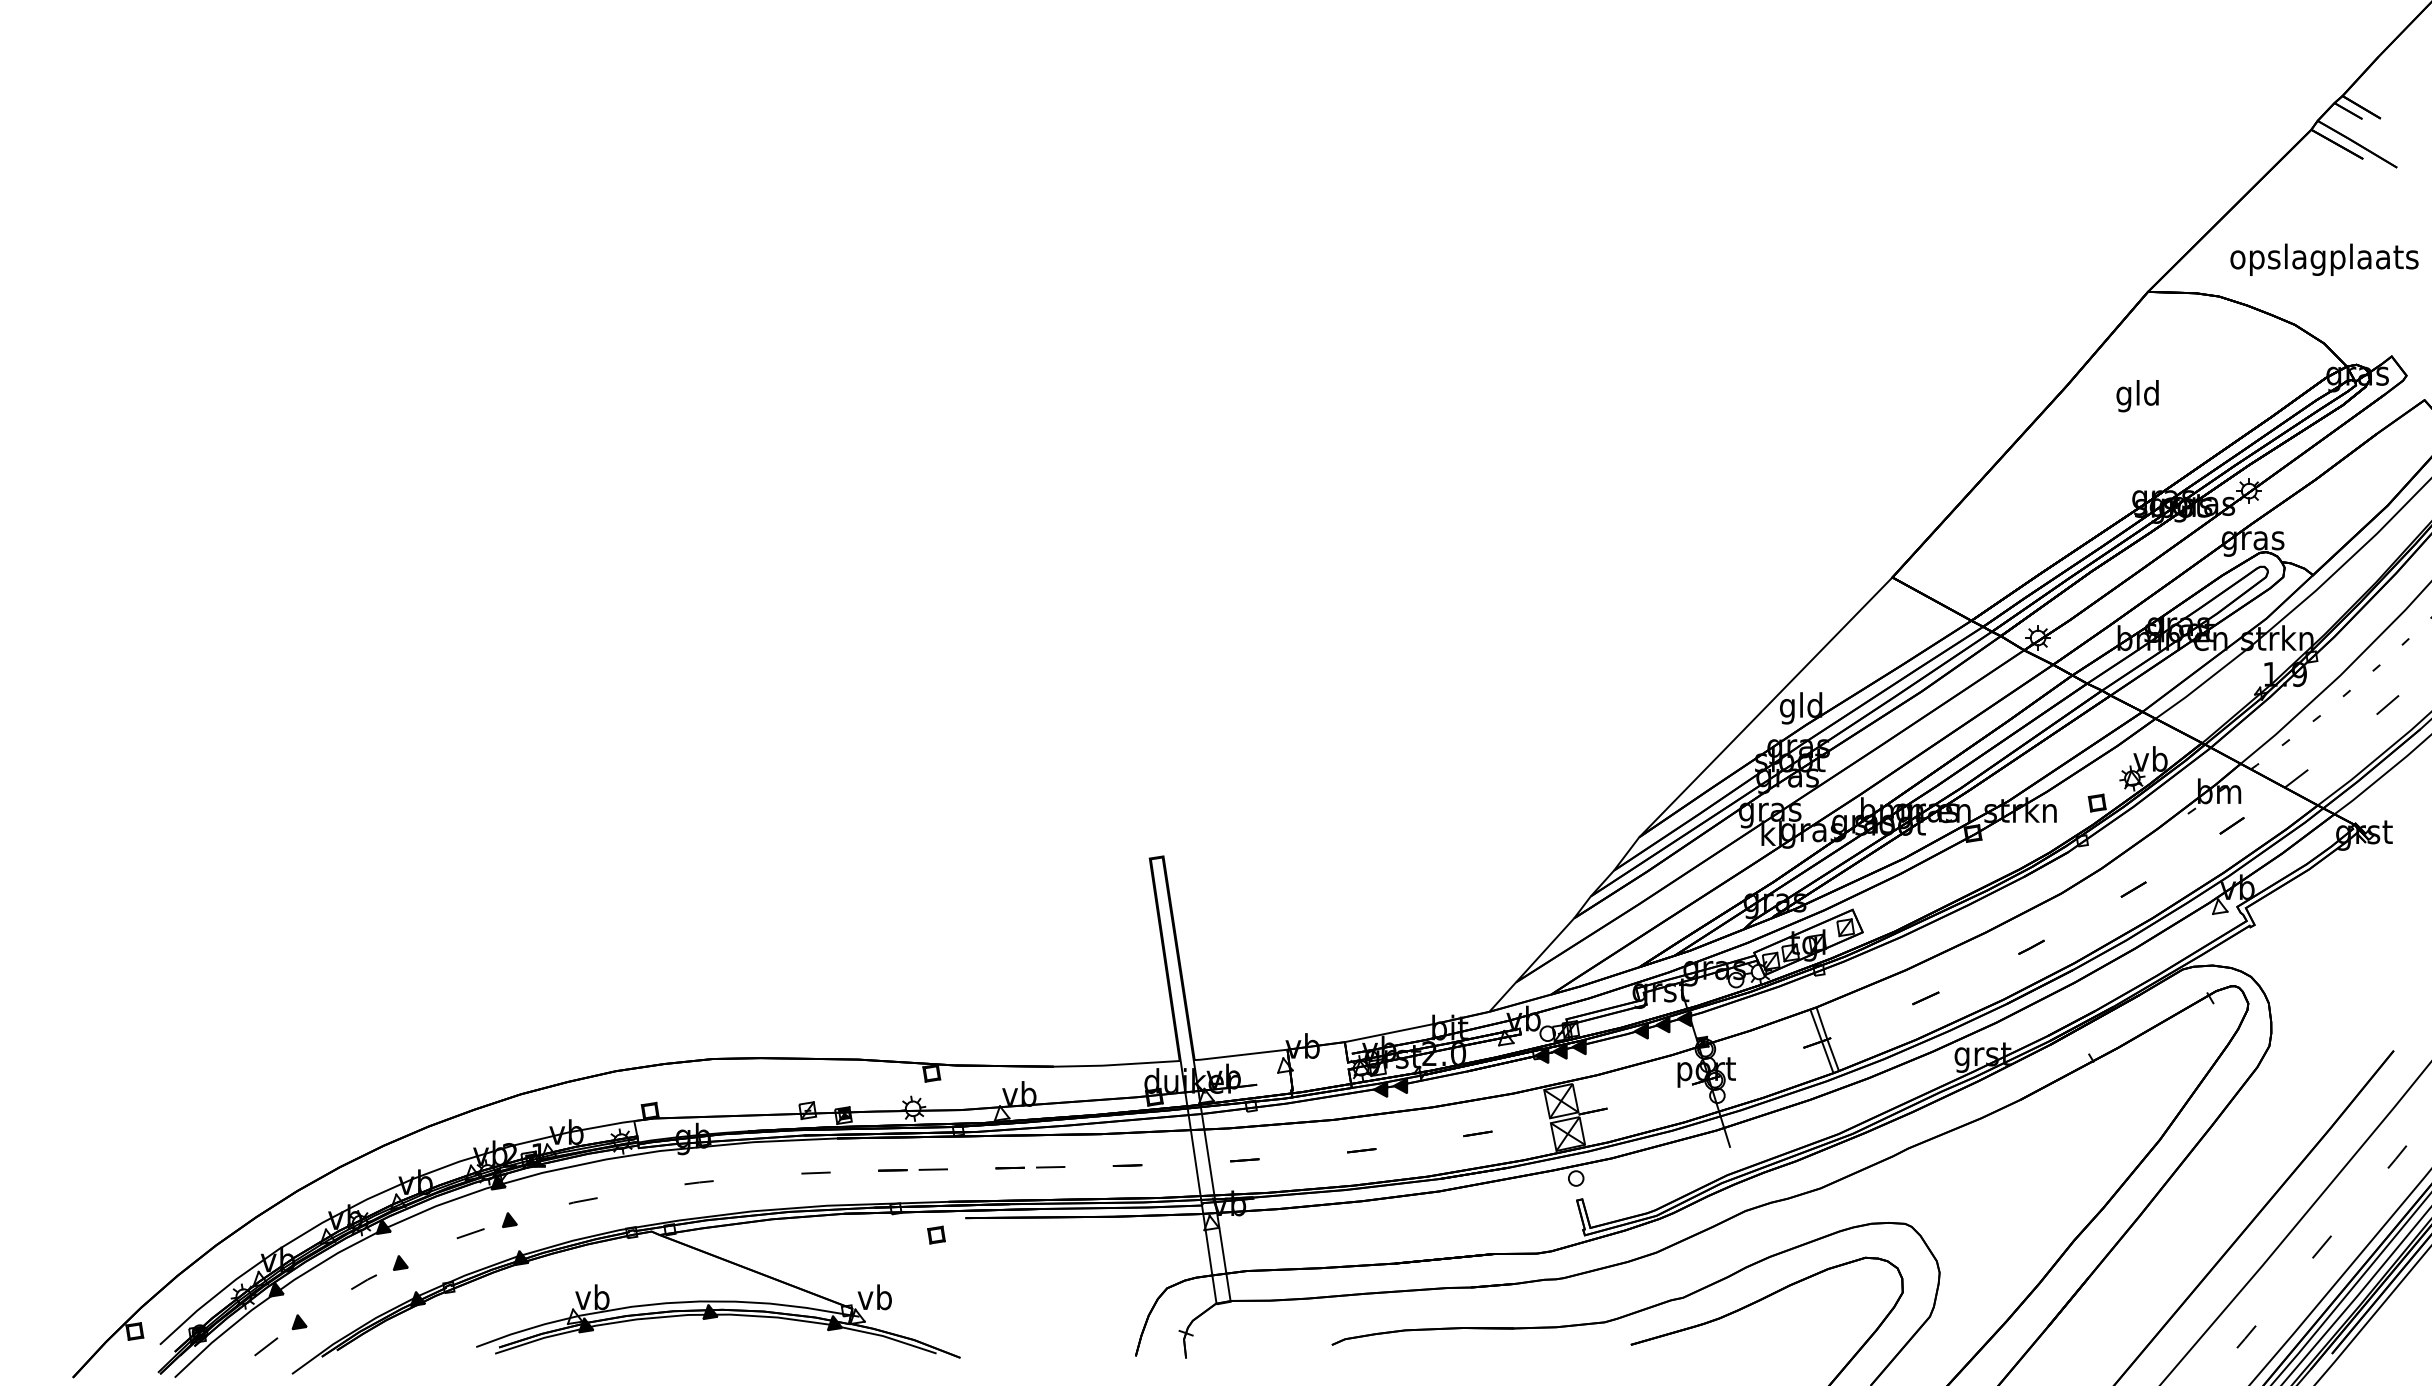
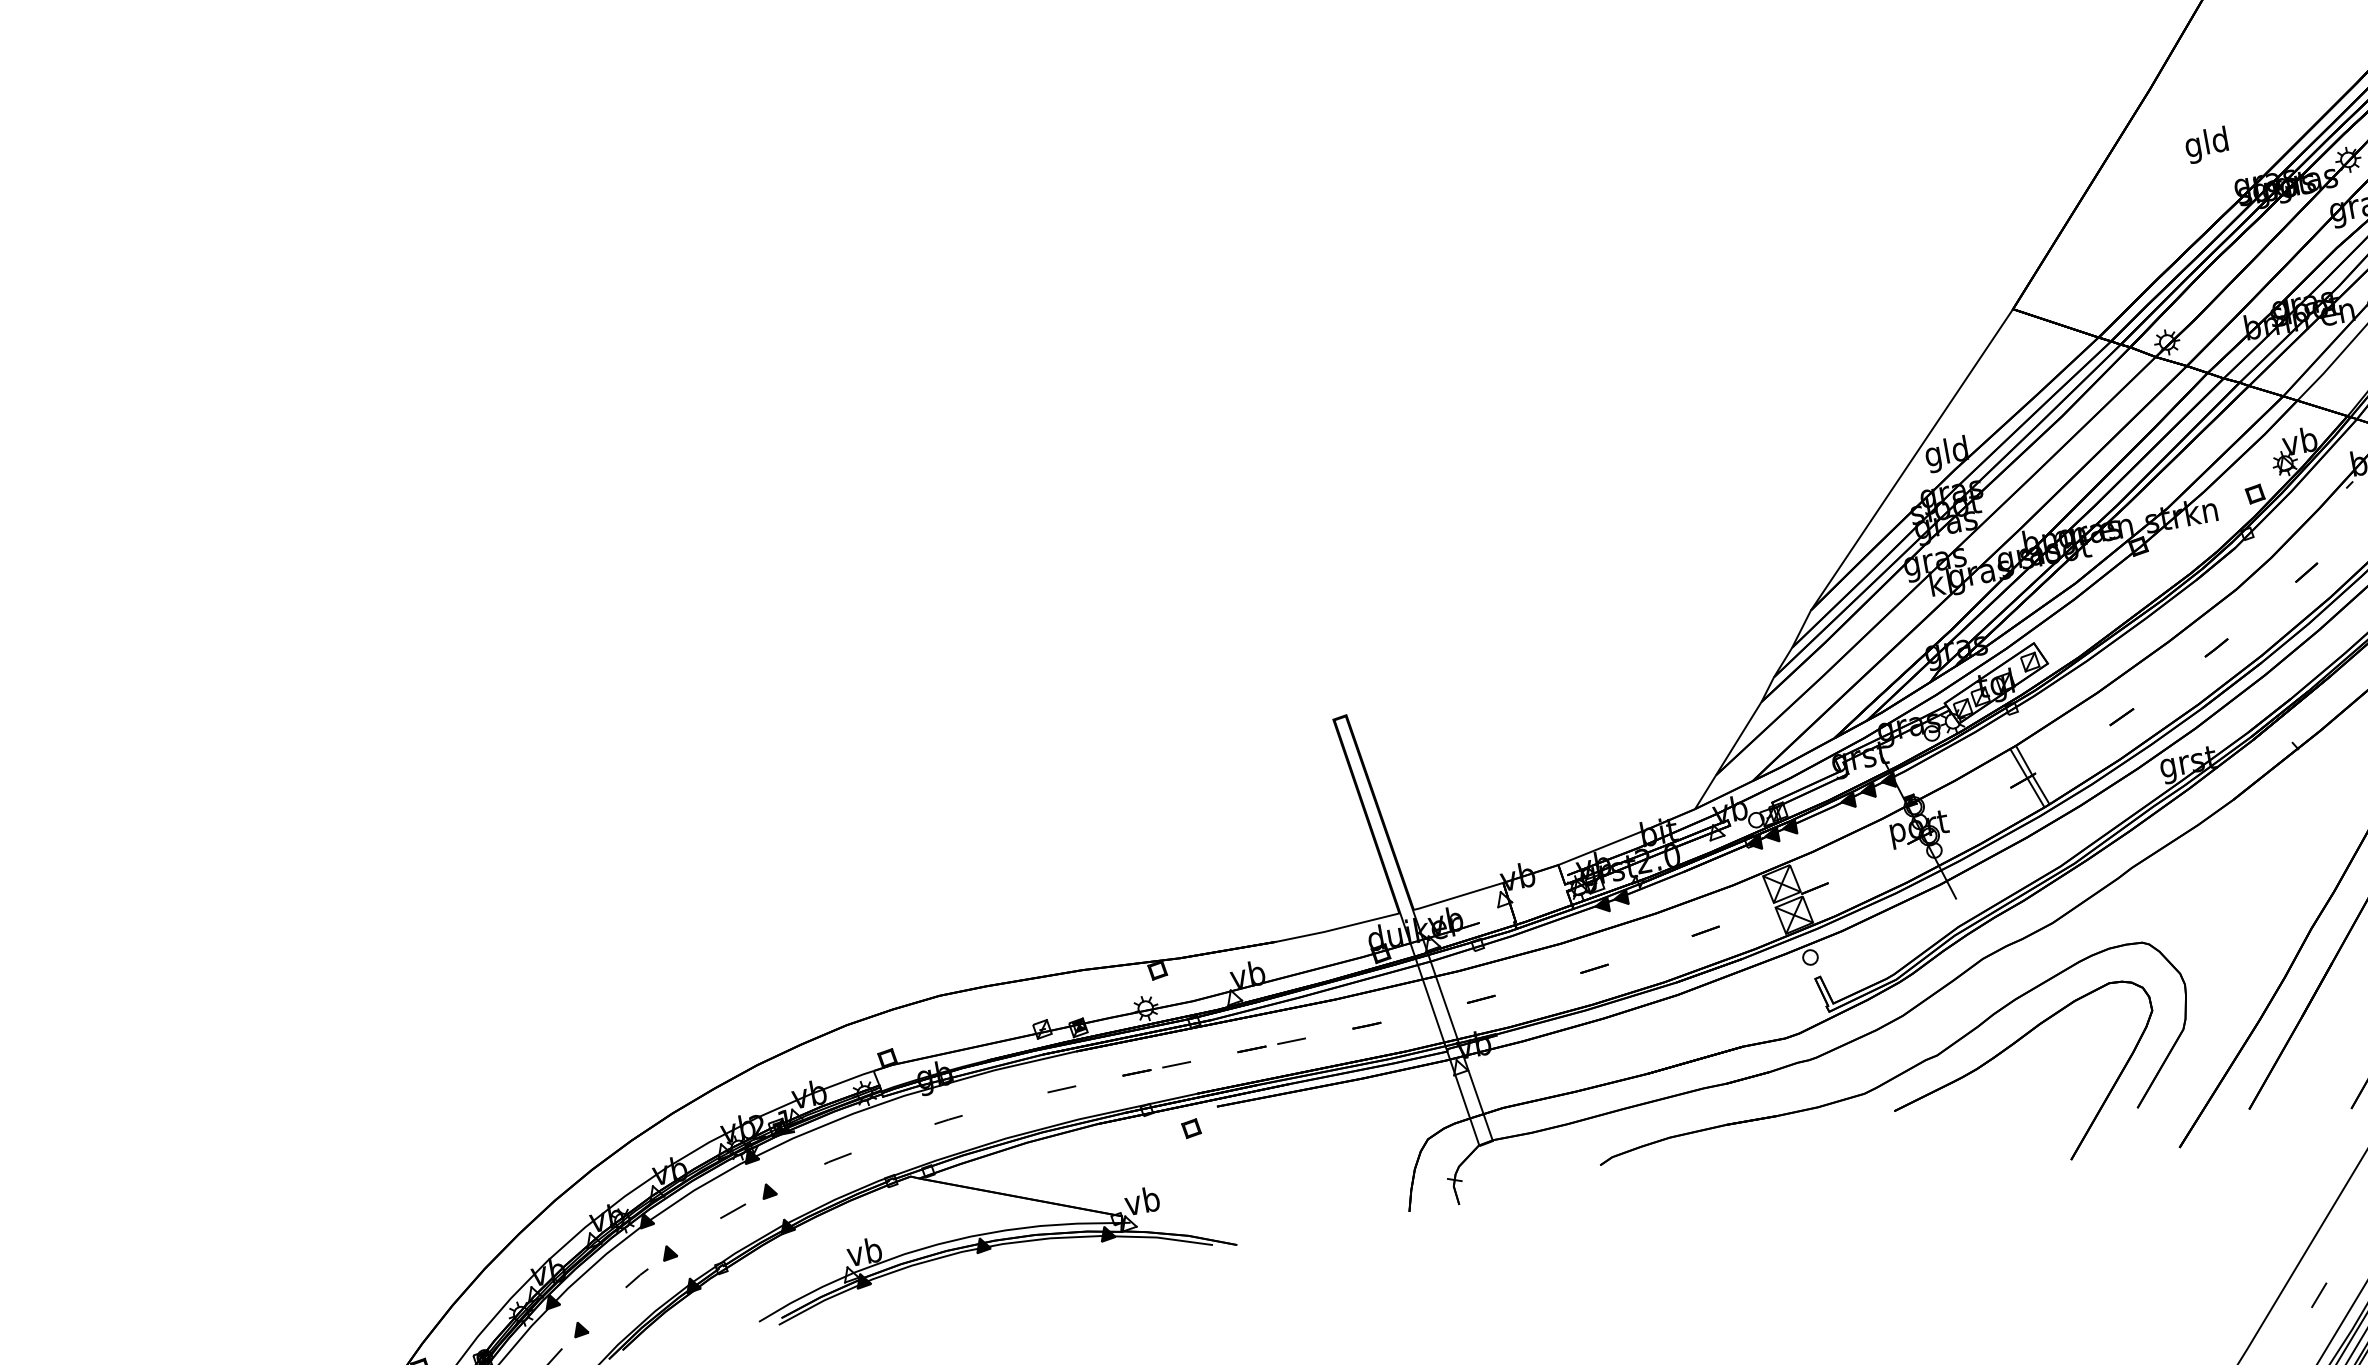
text: (2137, 396) -> (2206, 145), moved

